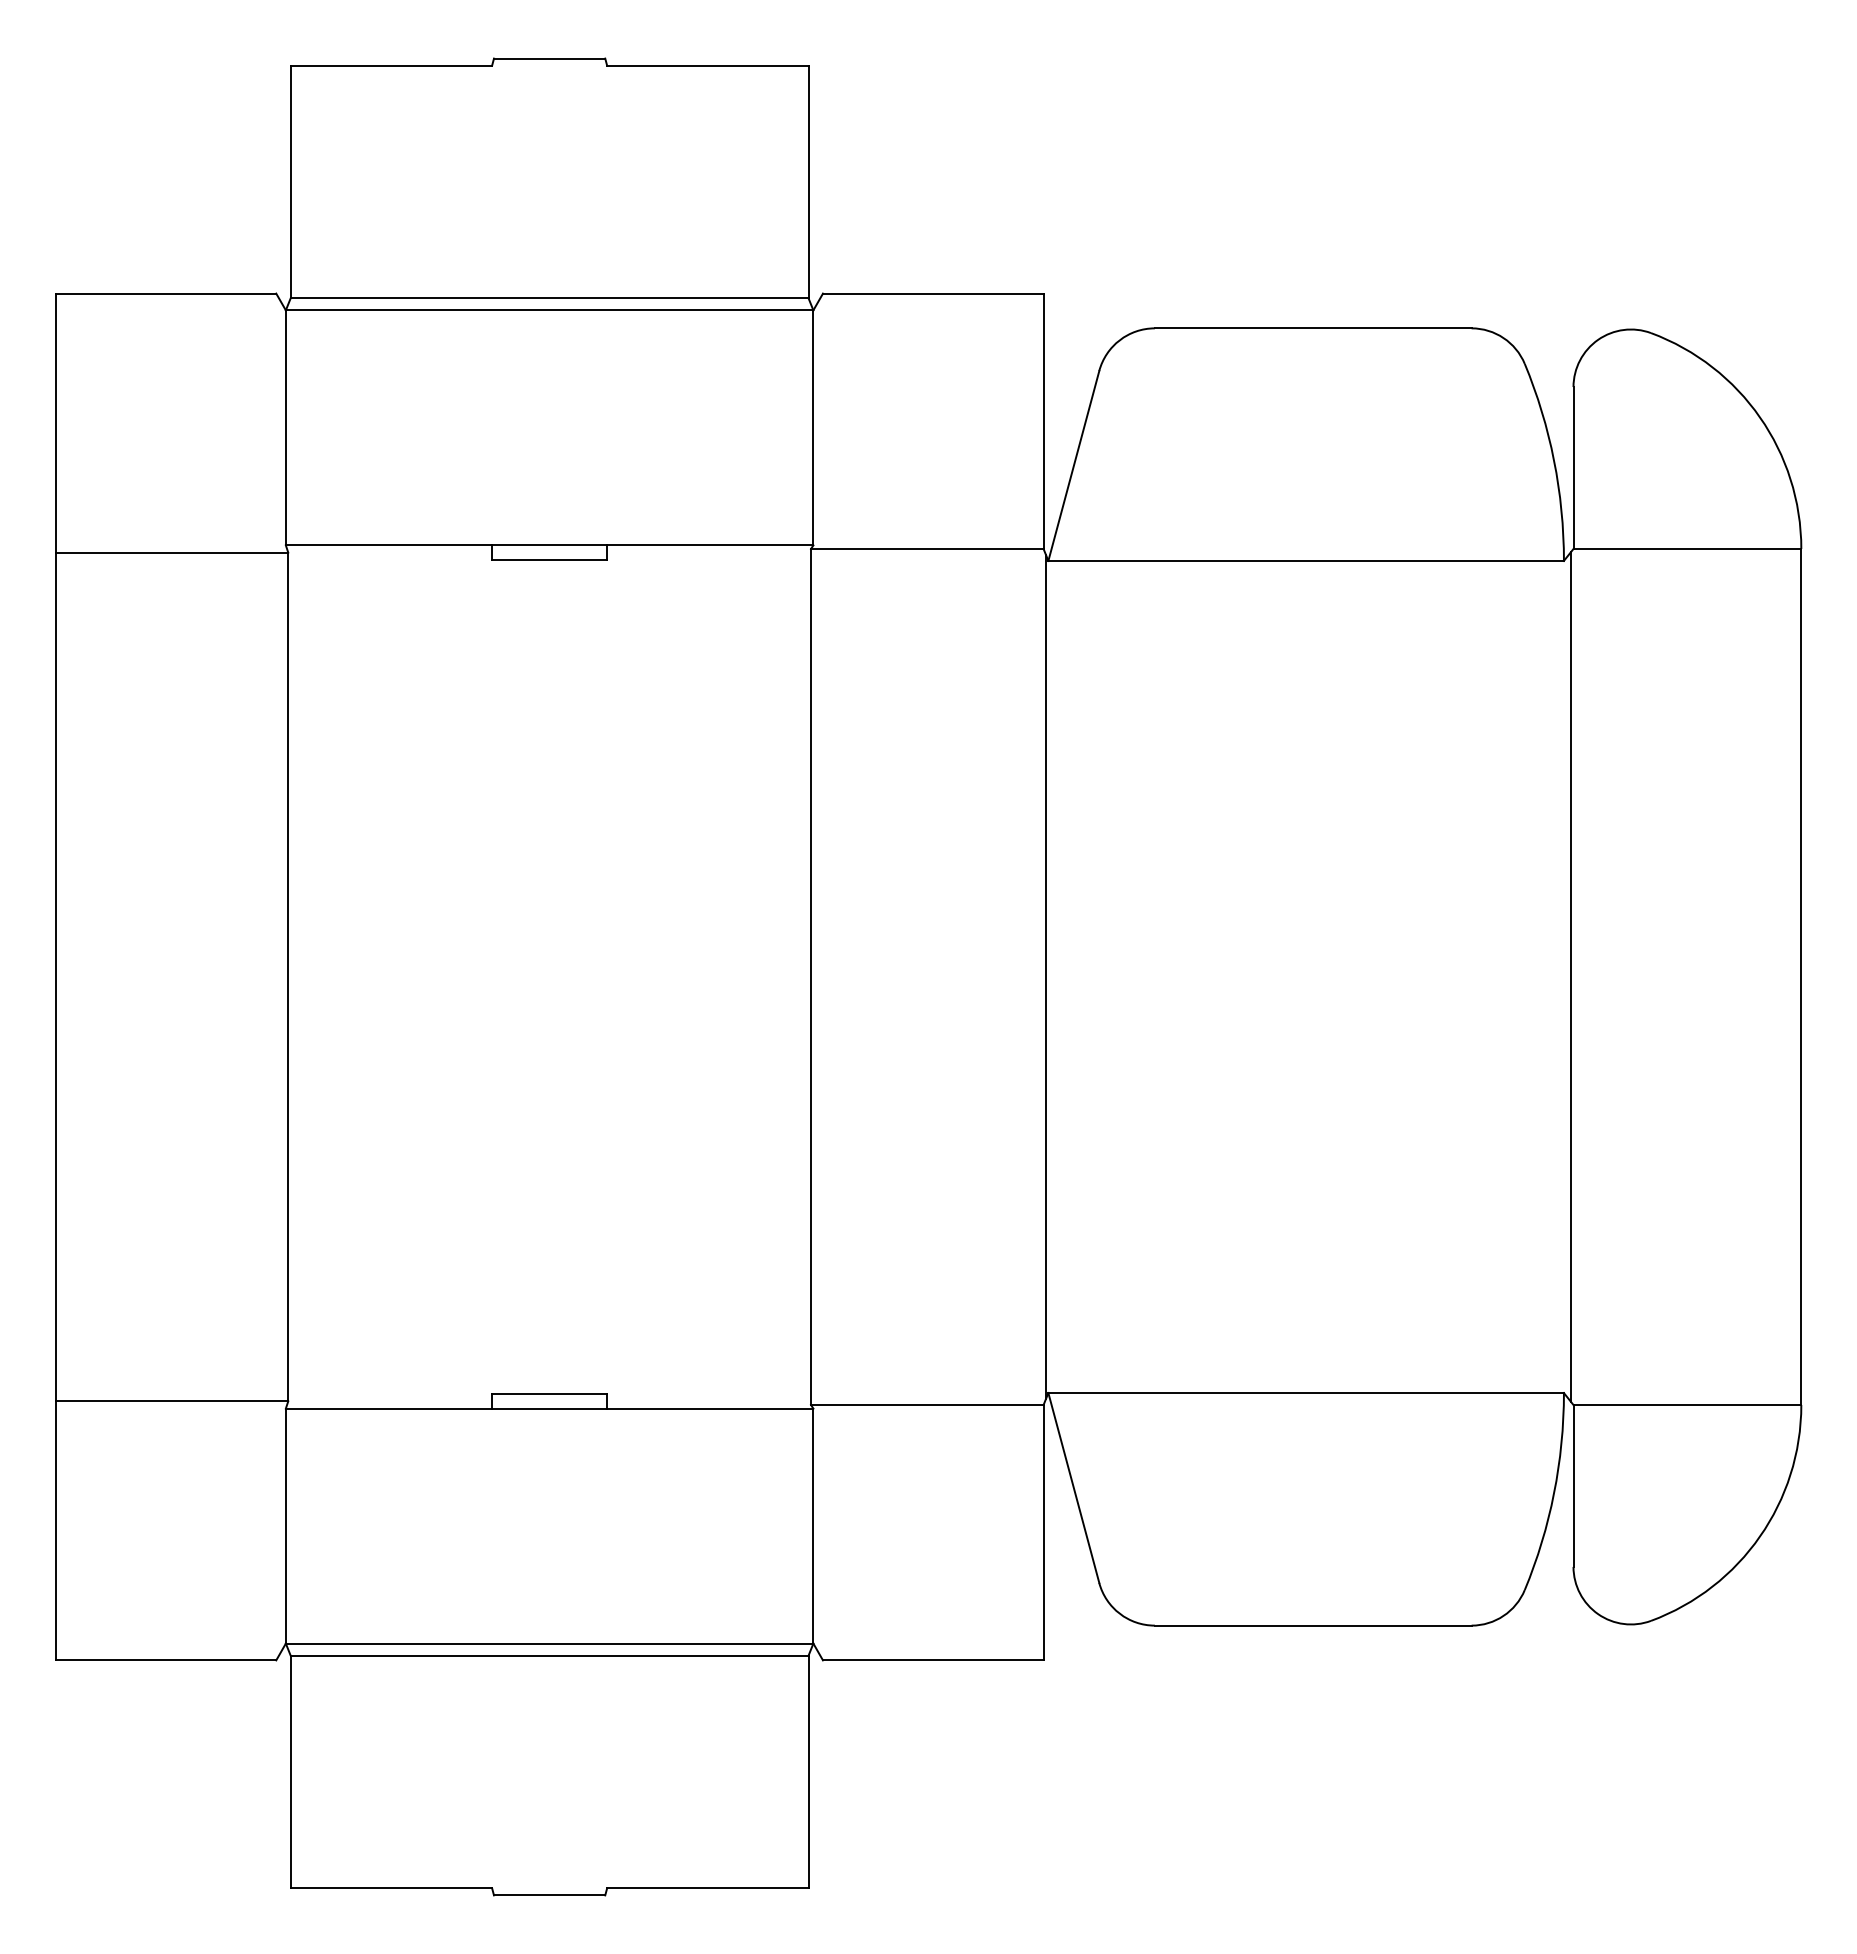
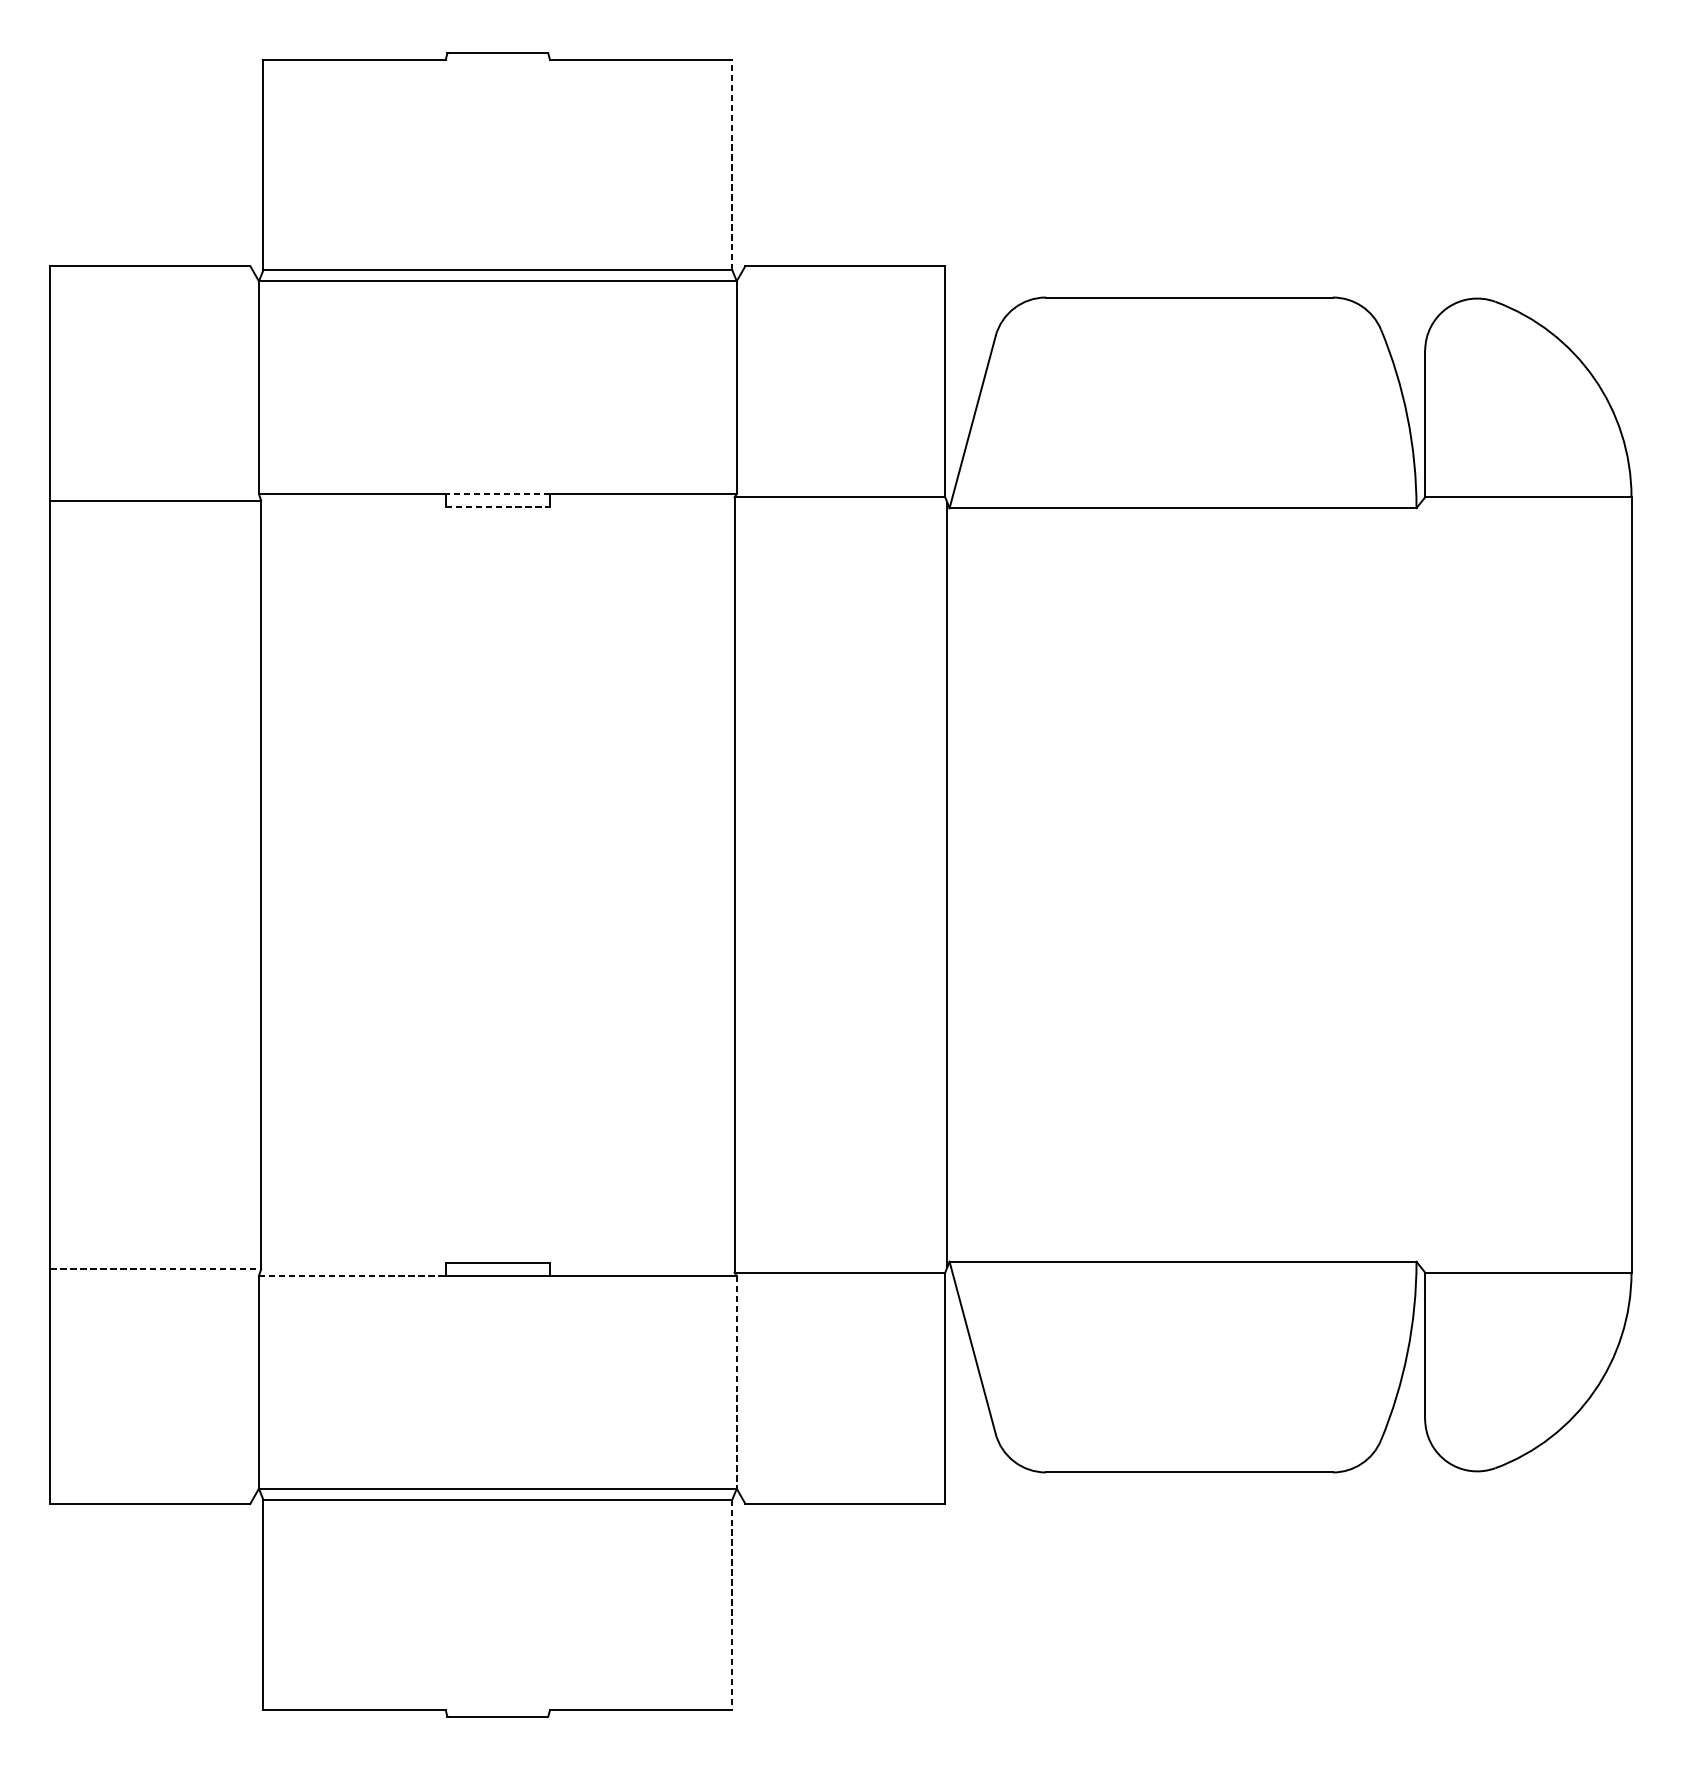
line: (808, 181) -> (732, 164), solid -> dashed
line: (549, 545) -> (497, 494), solid -> dashed
line: (549, 559) -> (497, 506), solid -> dashed
line: (1571, 976) -> (1423, 884), removed
line: (172, 1401) -> (156, 1269), solid -> dashed
line: (389, 1408) -> (352, 1275), solid -> dashed
line: (813, 1526) -> (736, 1382), solid -> dashed
line: (808, 1772) -> (732, 1605), solid -> dashed

